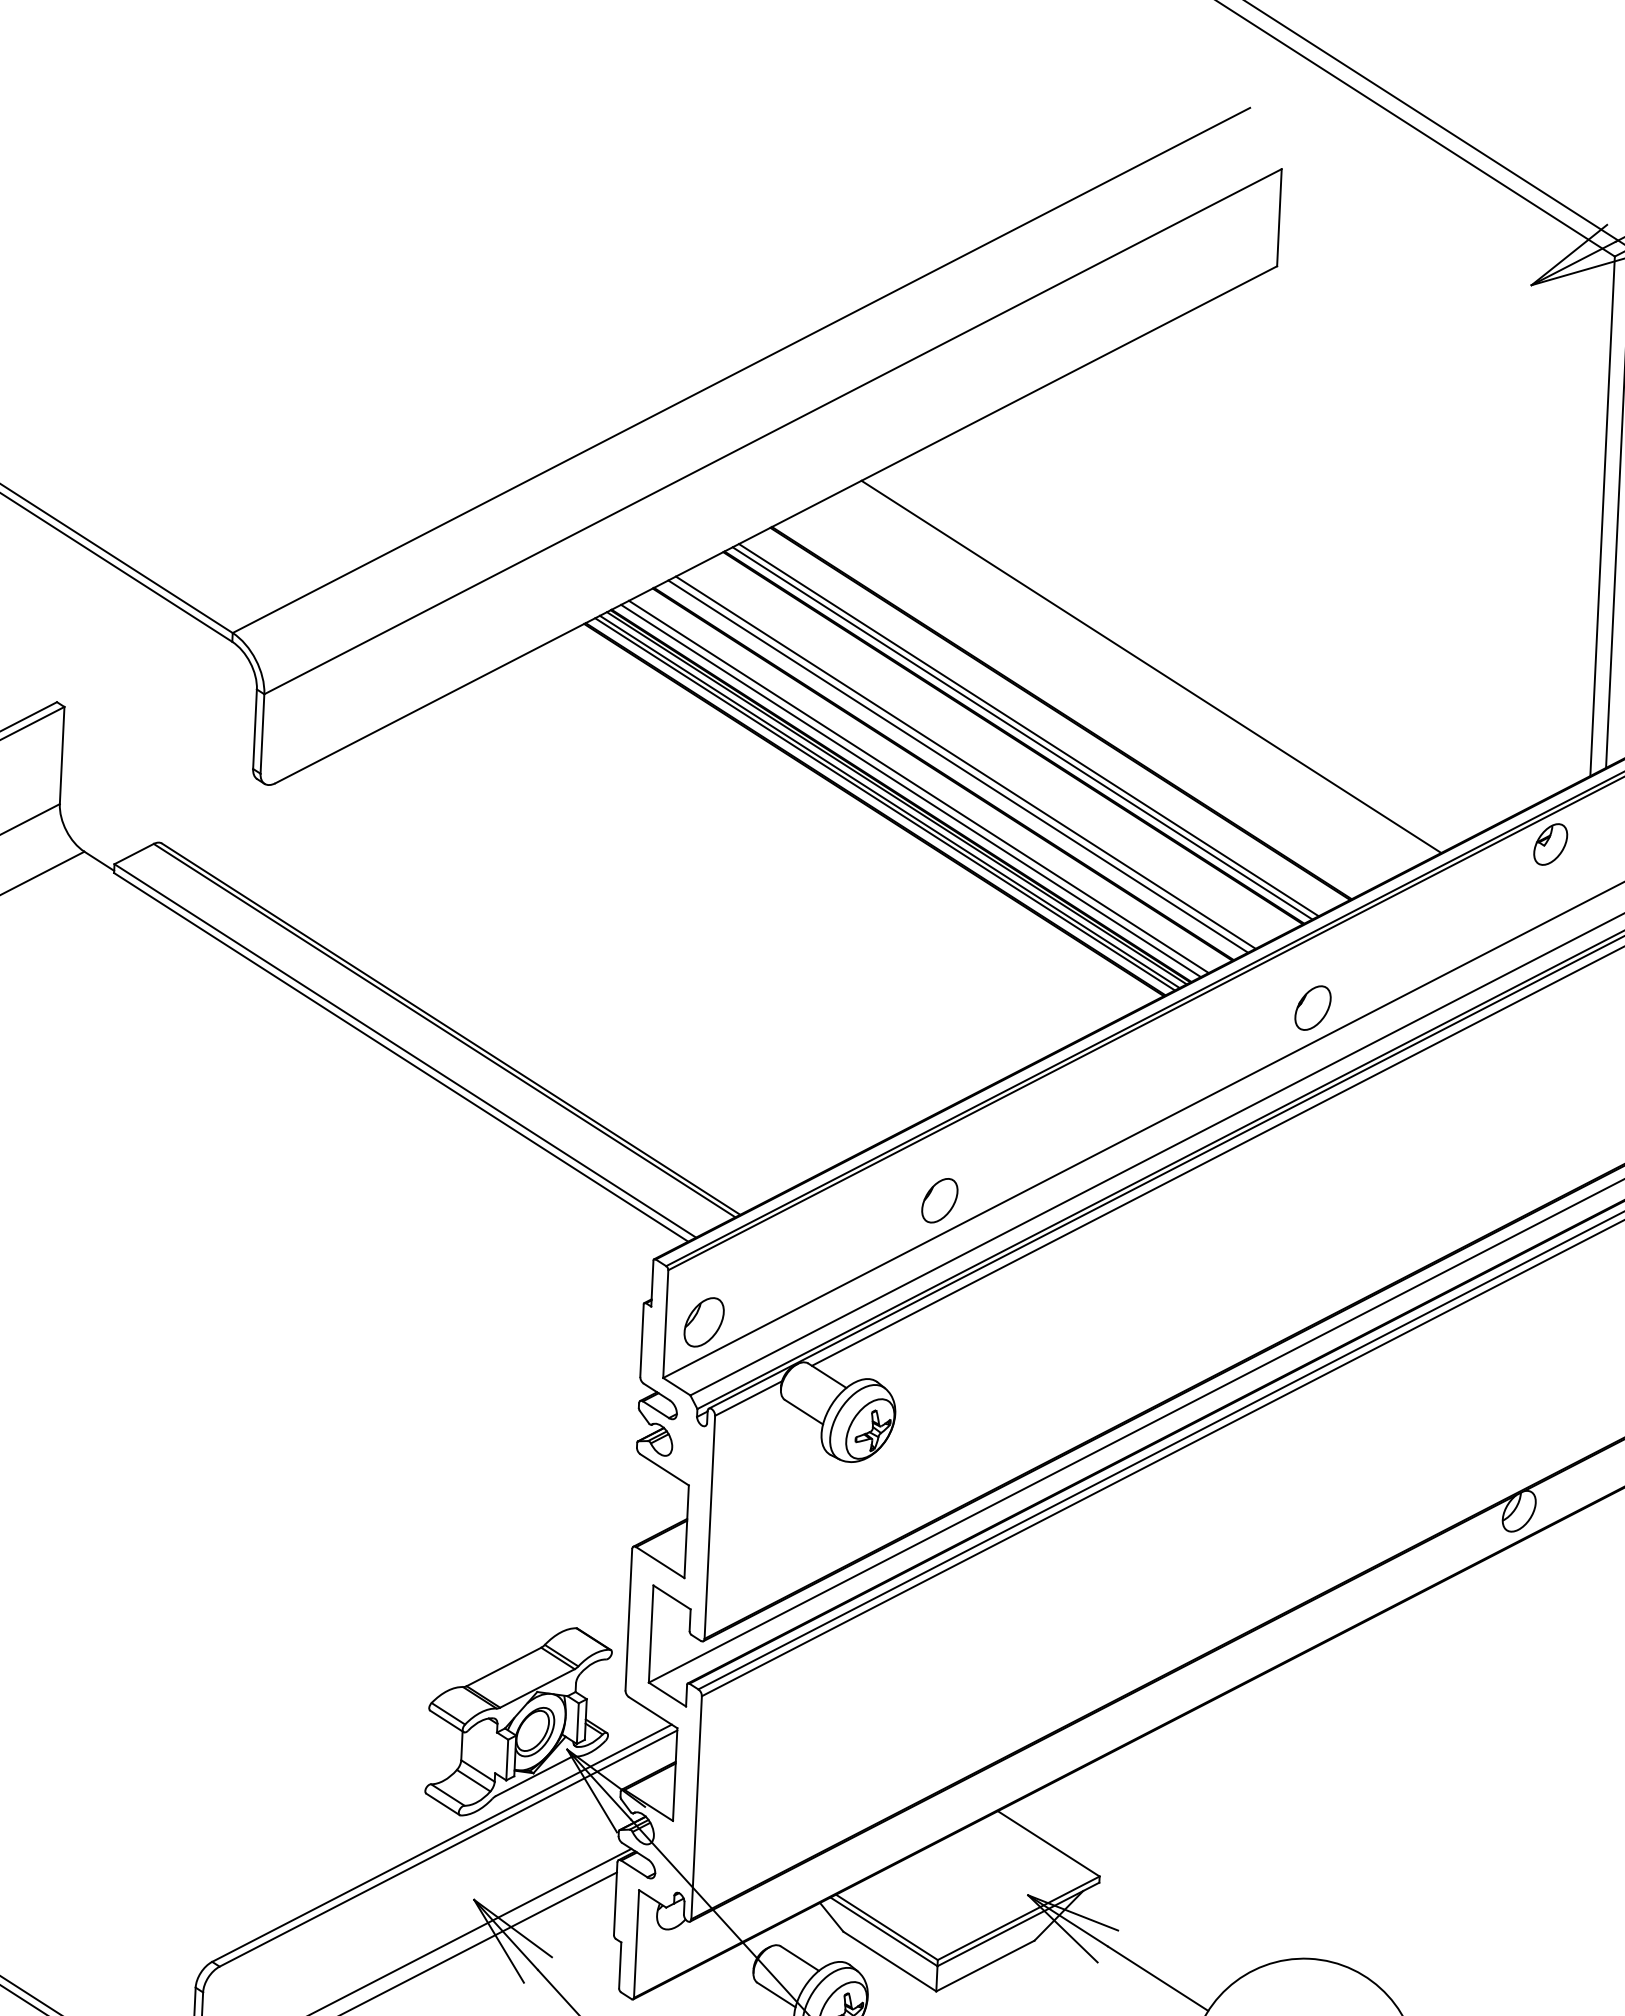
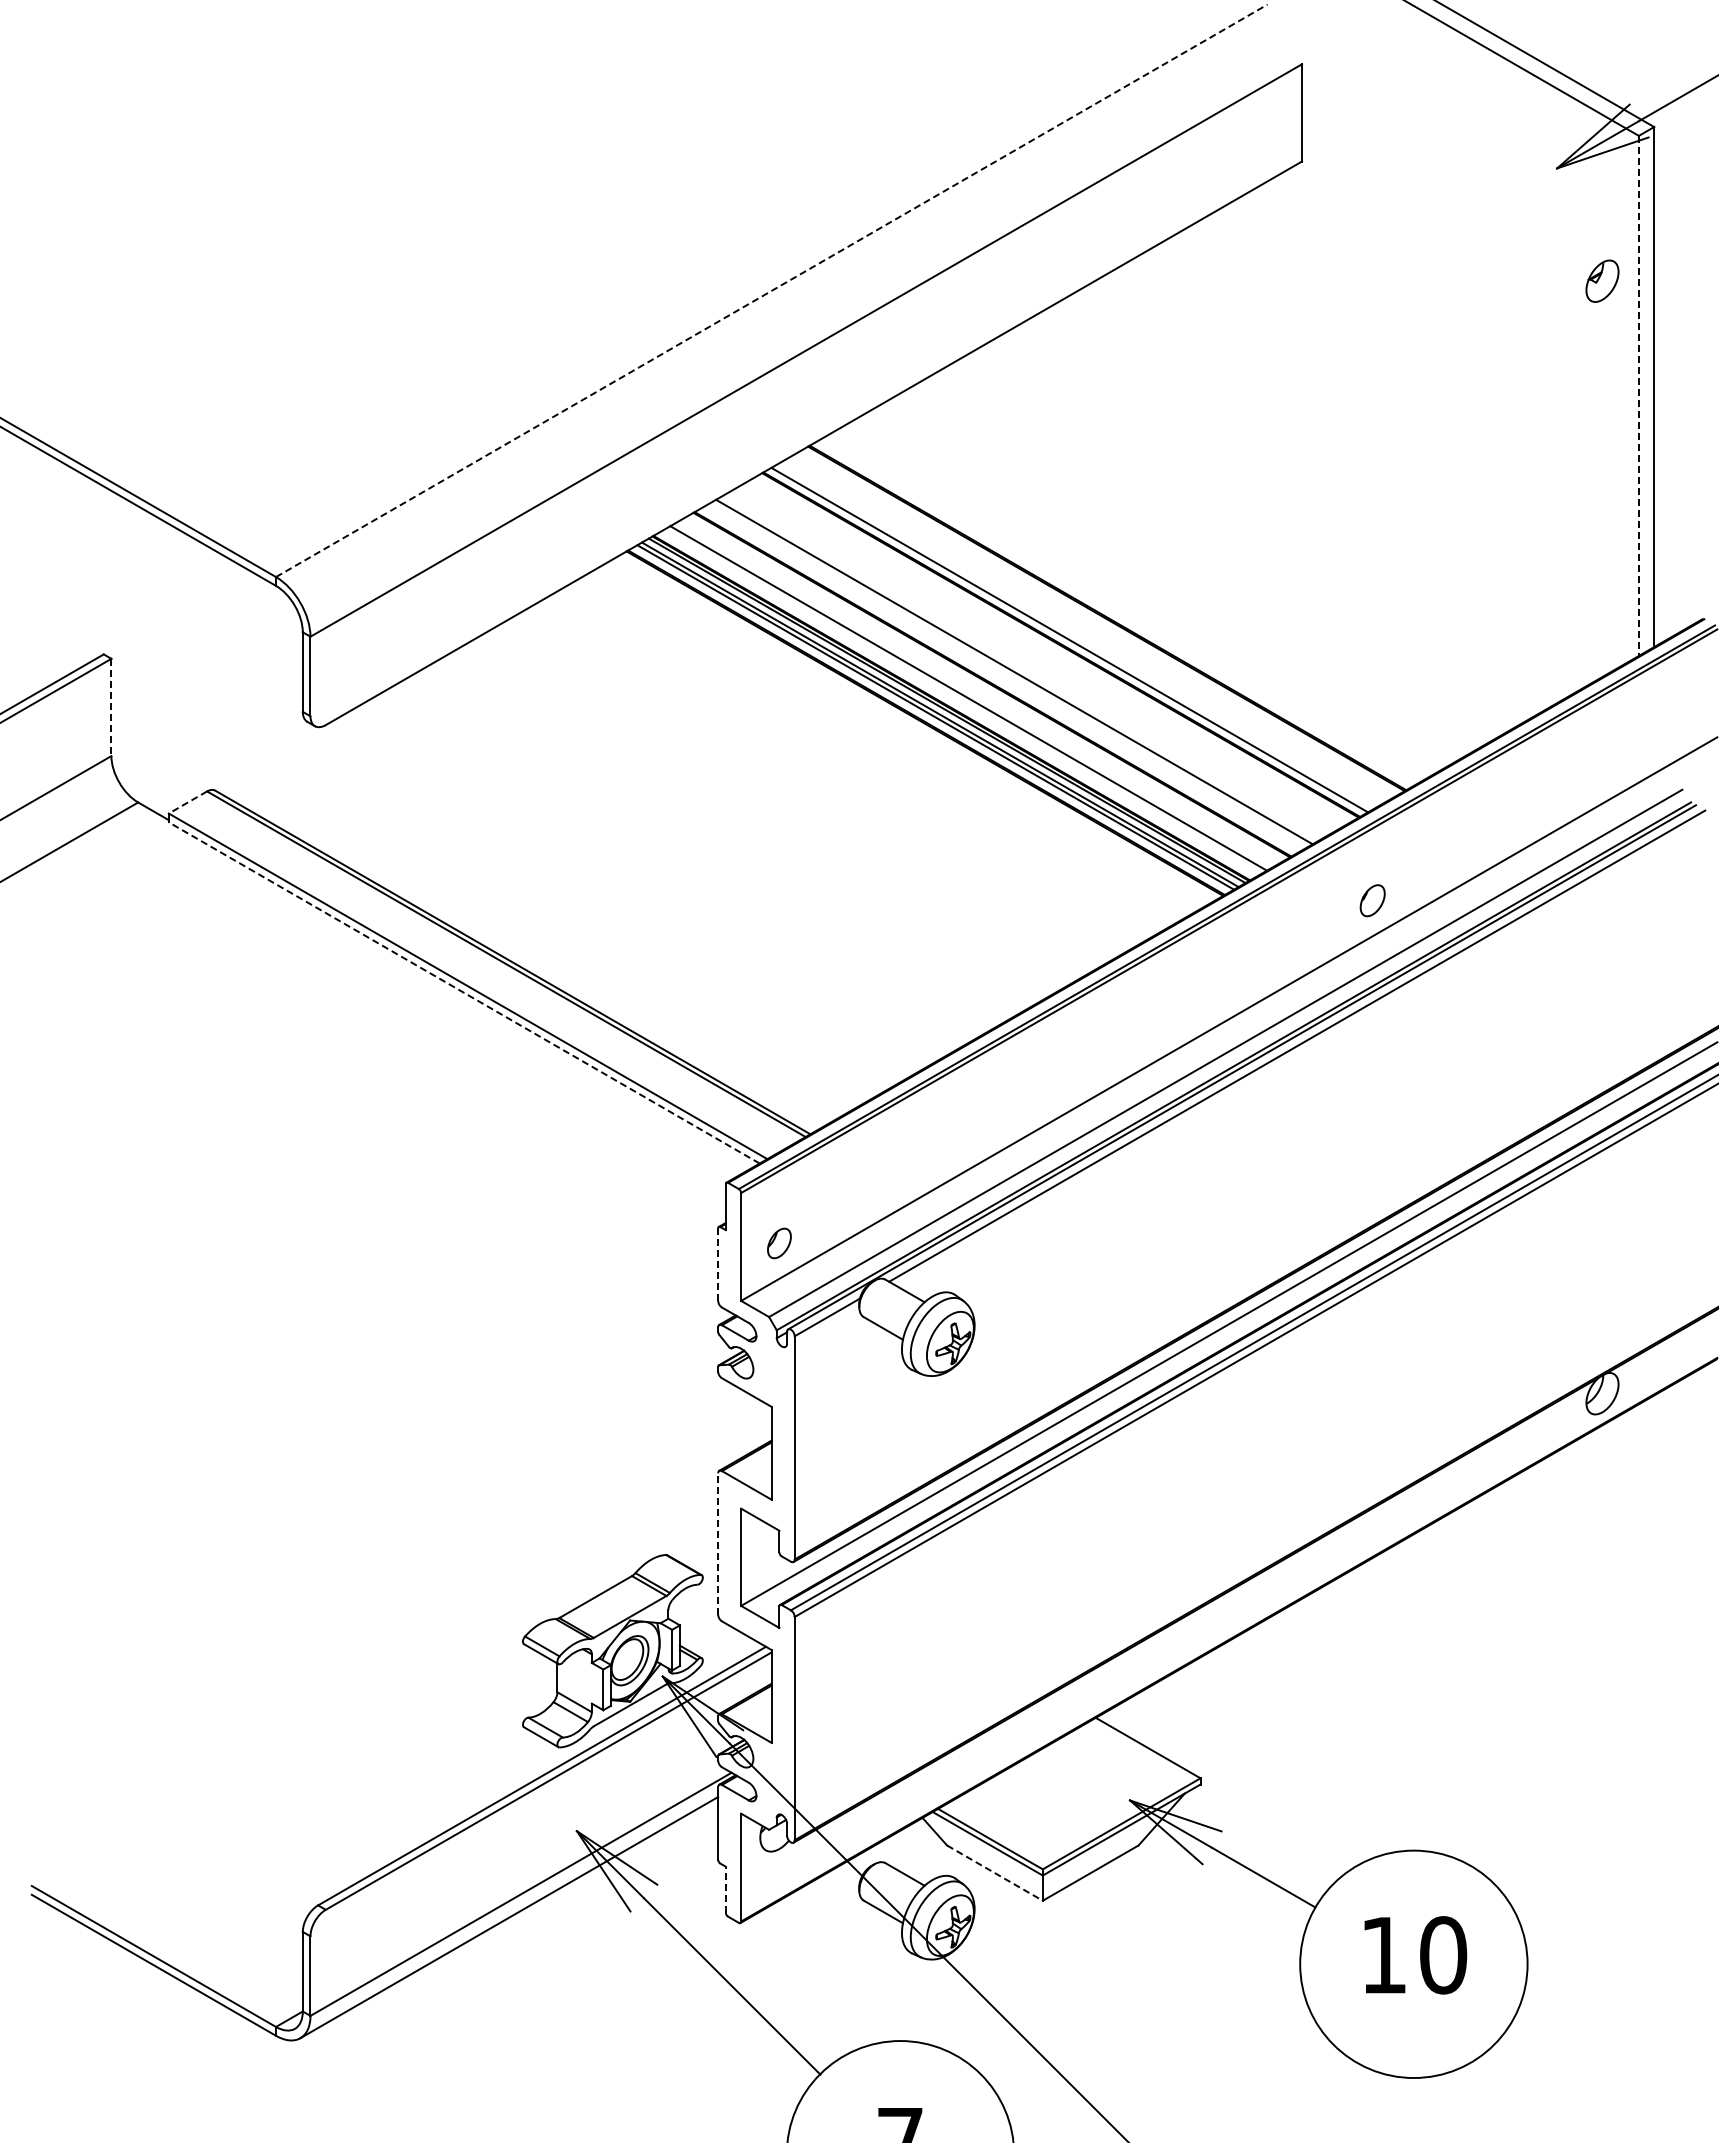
line: (742, 370) -> (772, 290), solid -> dashed
line: (1602, 516) -> (1638, 396), solid -> dashed
line: (1150, 666) -> (1194, 567), removed
line: (1028, 730) -> (1075, 636), removed
line: (62, 755) -> (111, 707), solid -> dashed
line: (957, 766) -> (1006, 676), removed
line: (910, 790) -> (960, 702), removed
part: (1550, 843) -> (1602, 280), moved
line: (133, 854) -> (187, 802), solid -> dashed
part: (1312, 1007) -> (1372, 900), size x0.7
line: (400, 1056) -> (463, 992), solid -> dashed
part: (940, 1200) -> (1009, 1110), removed
part: (704, 1322) -> (779, 1243), size x0.6
line: (642, 1340) -> (718, 1264), solid -> dashed
line: (629, 1620) -> (718, 1544), solid -> dashed
line: (890, 1961) -> (995, 1873), solid -> dashed
line: (619, 1965) -> (725, 1889), solid -> dashed

